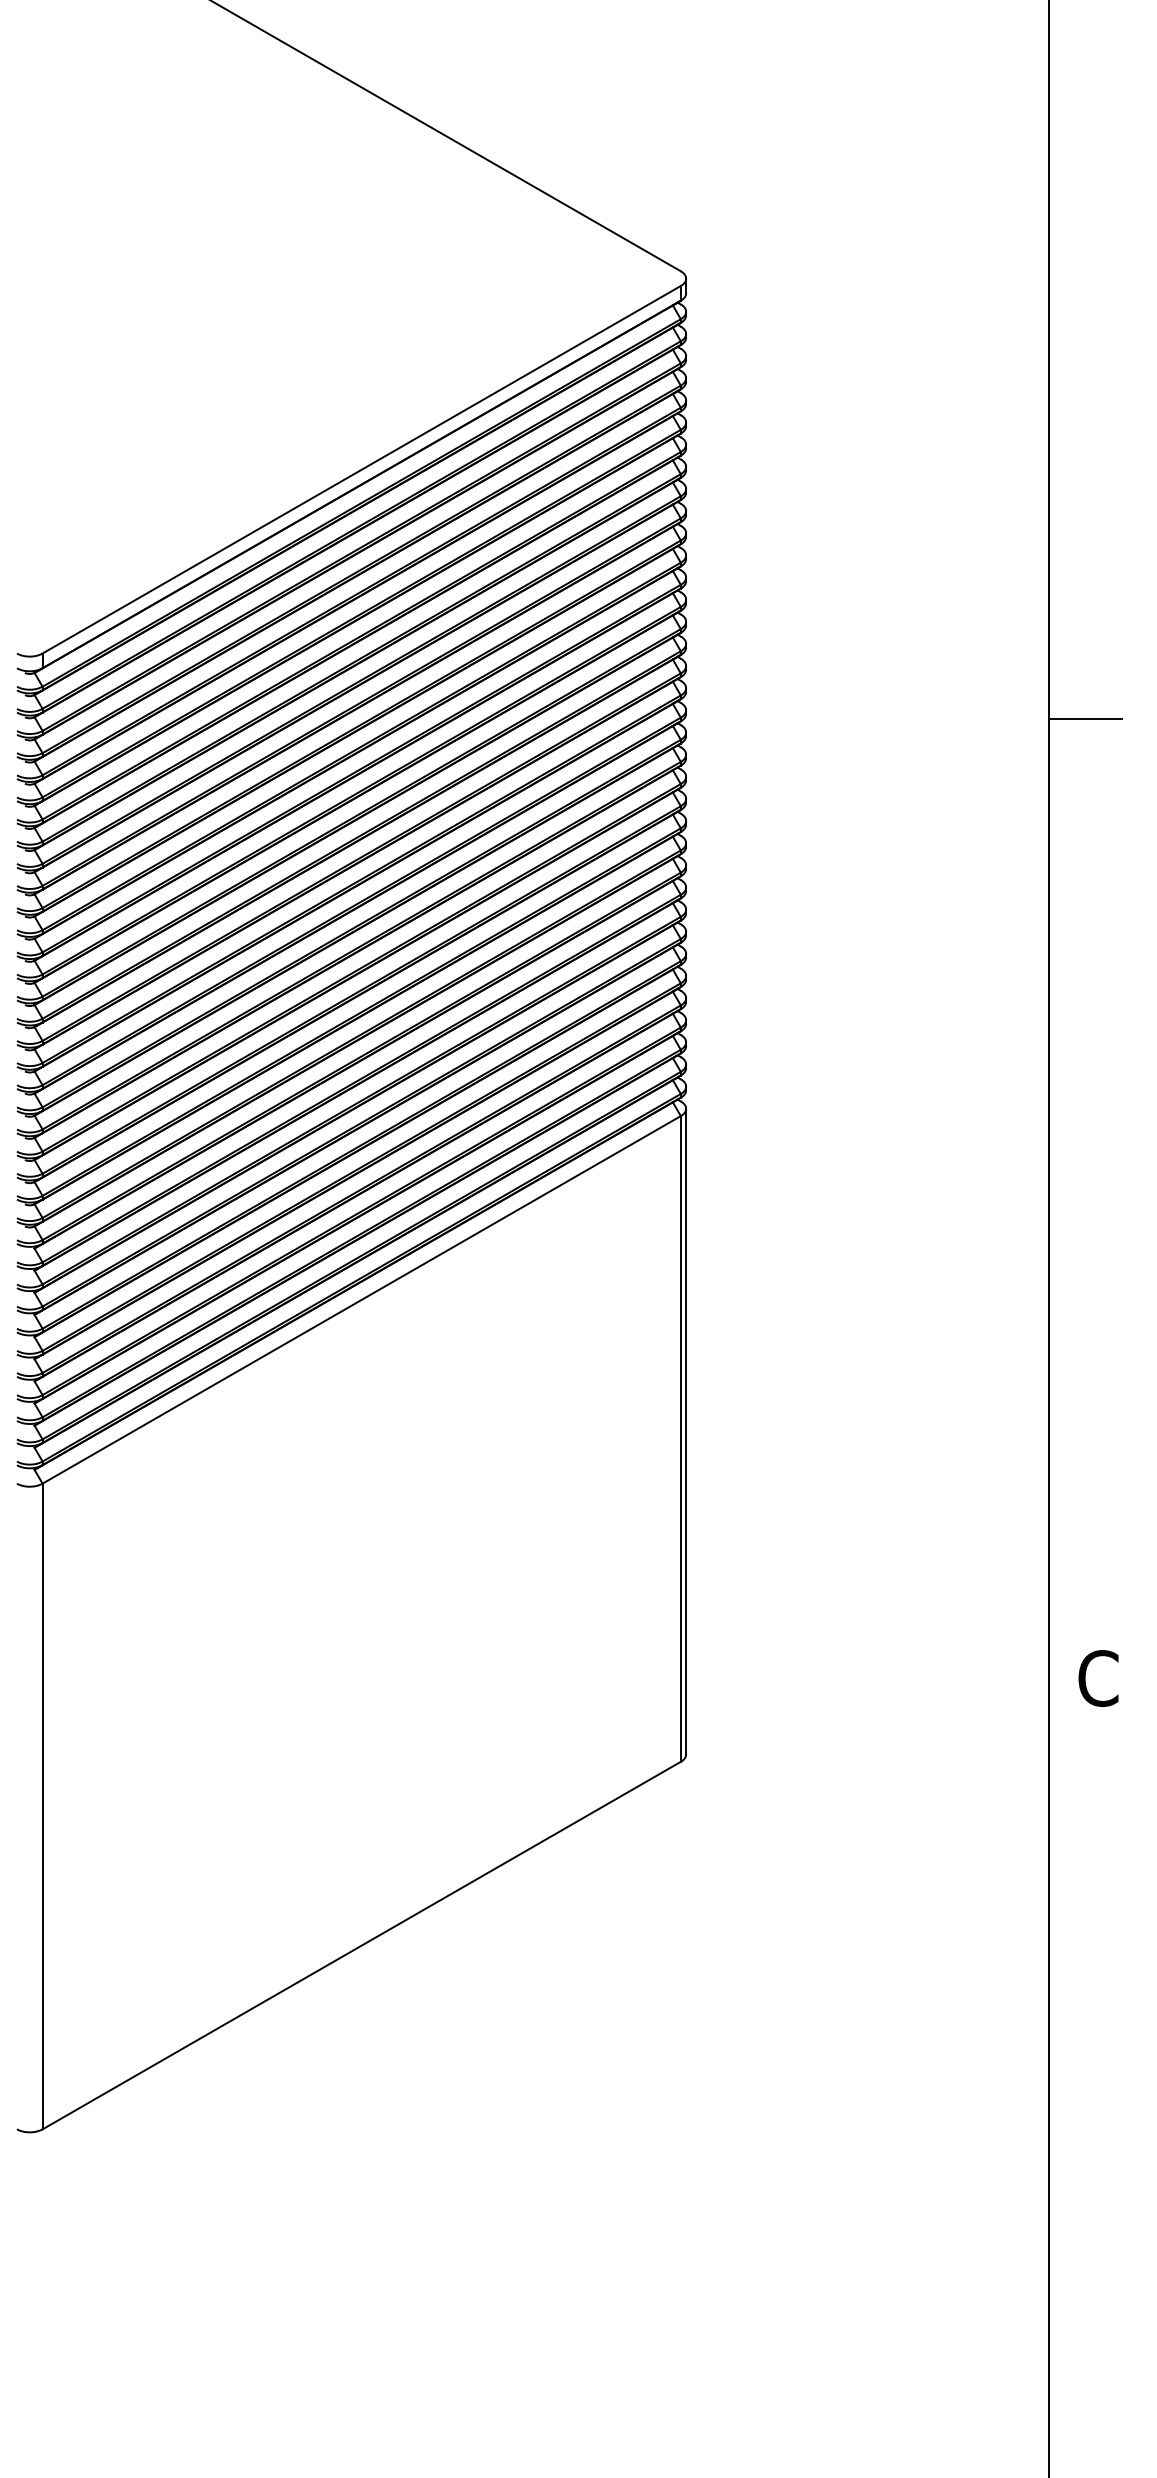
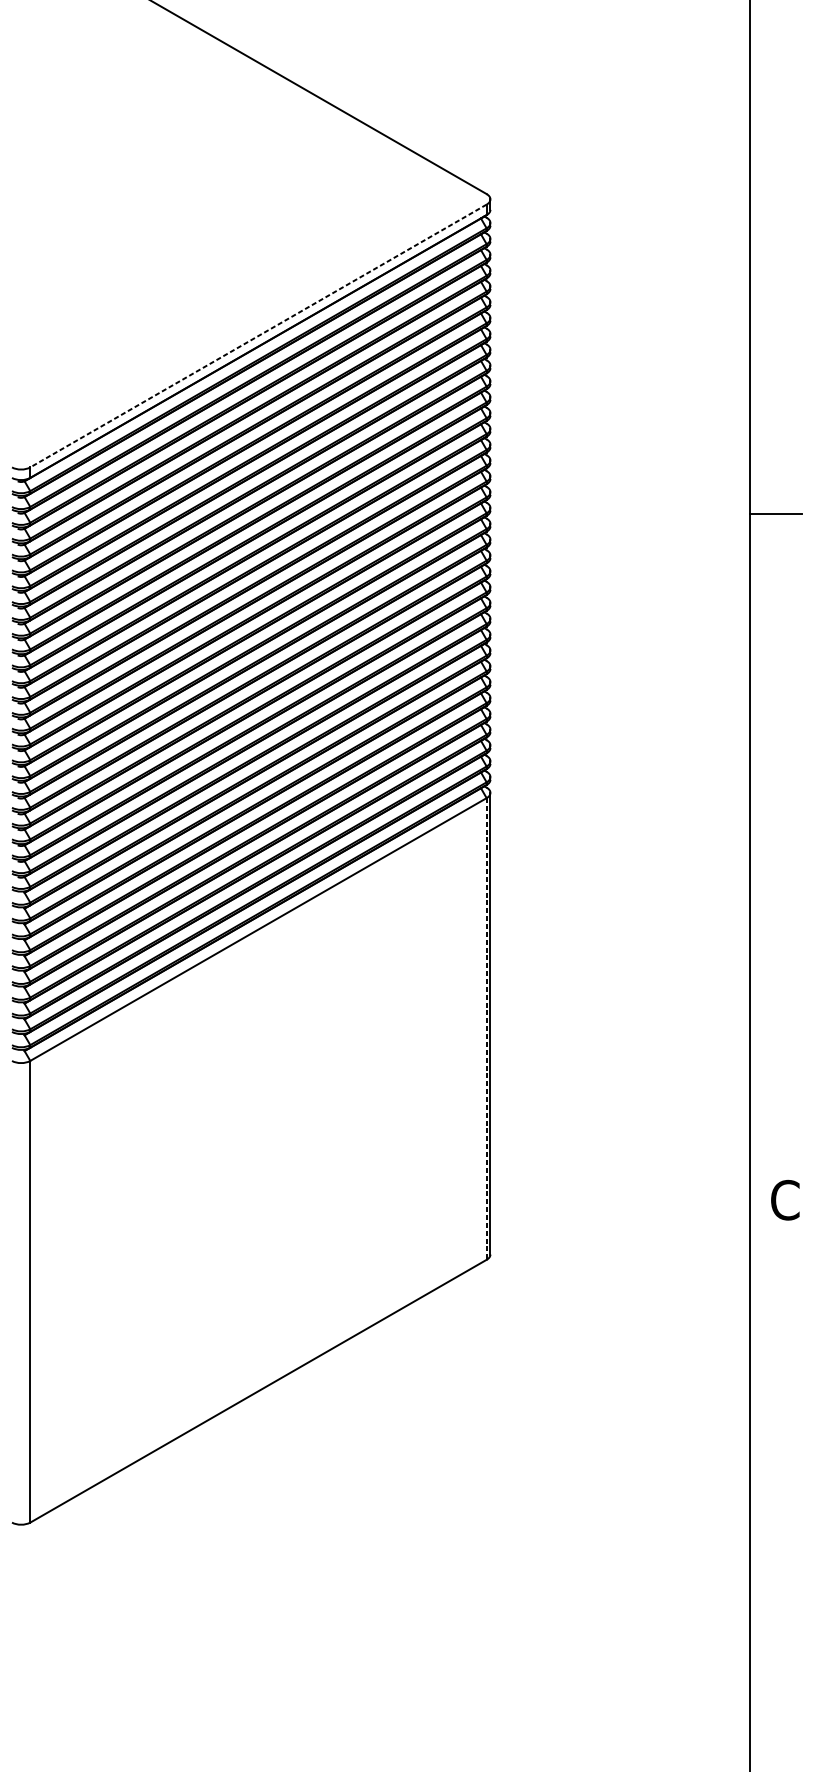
line: (361, 470) -> (258, 336), solid -> dashed
line: (680, 1438) -> (486, 1028), solid -> dashed

